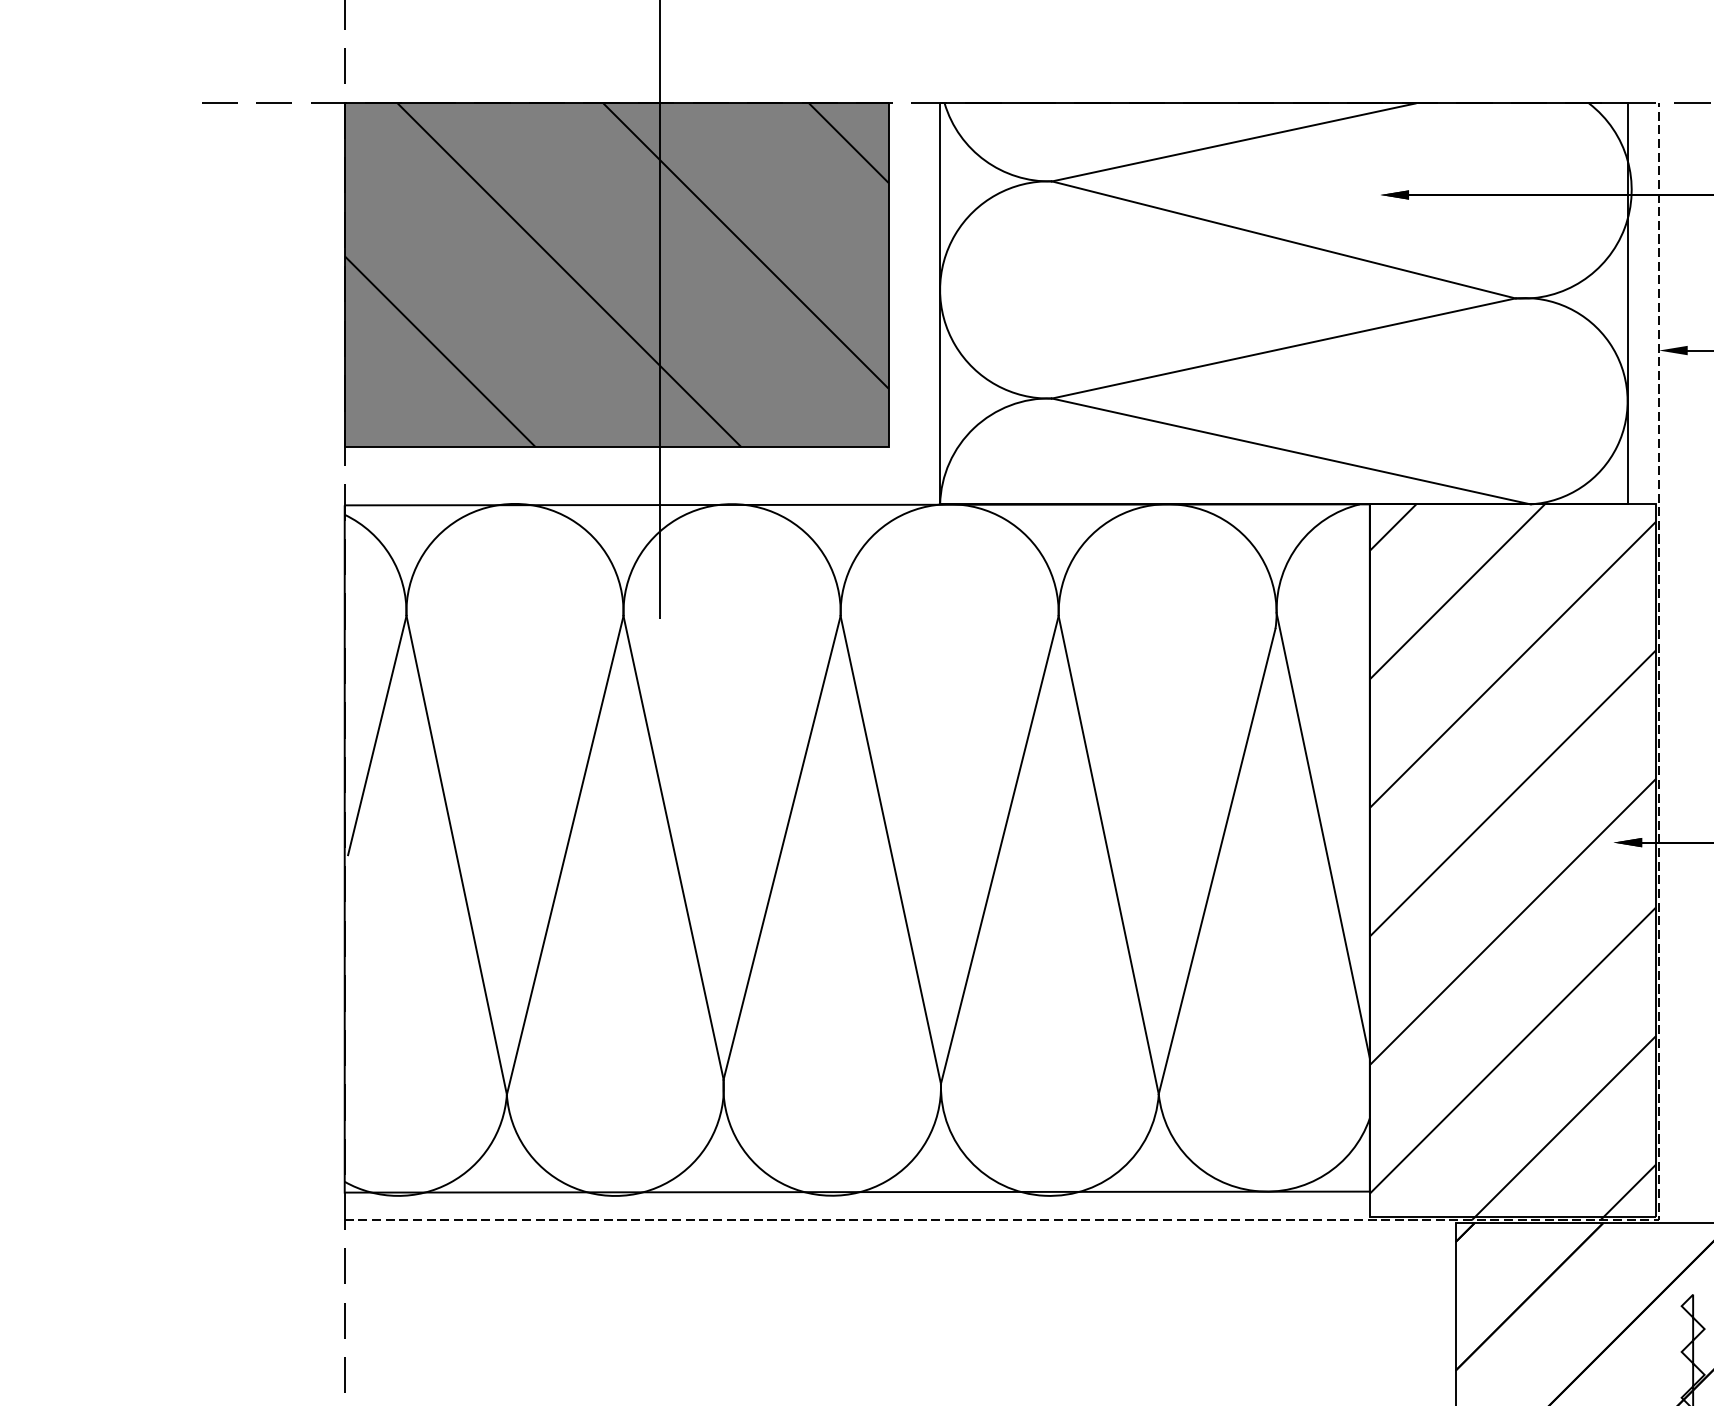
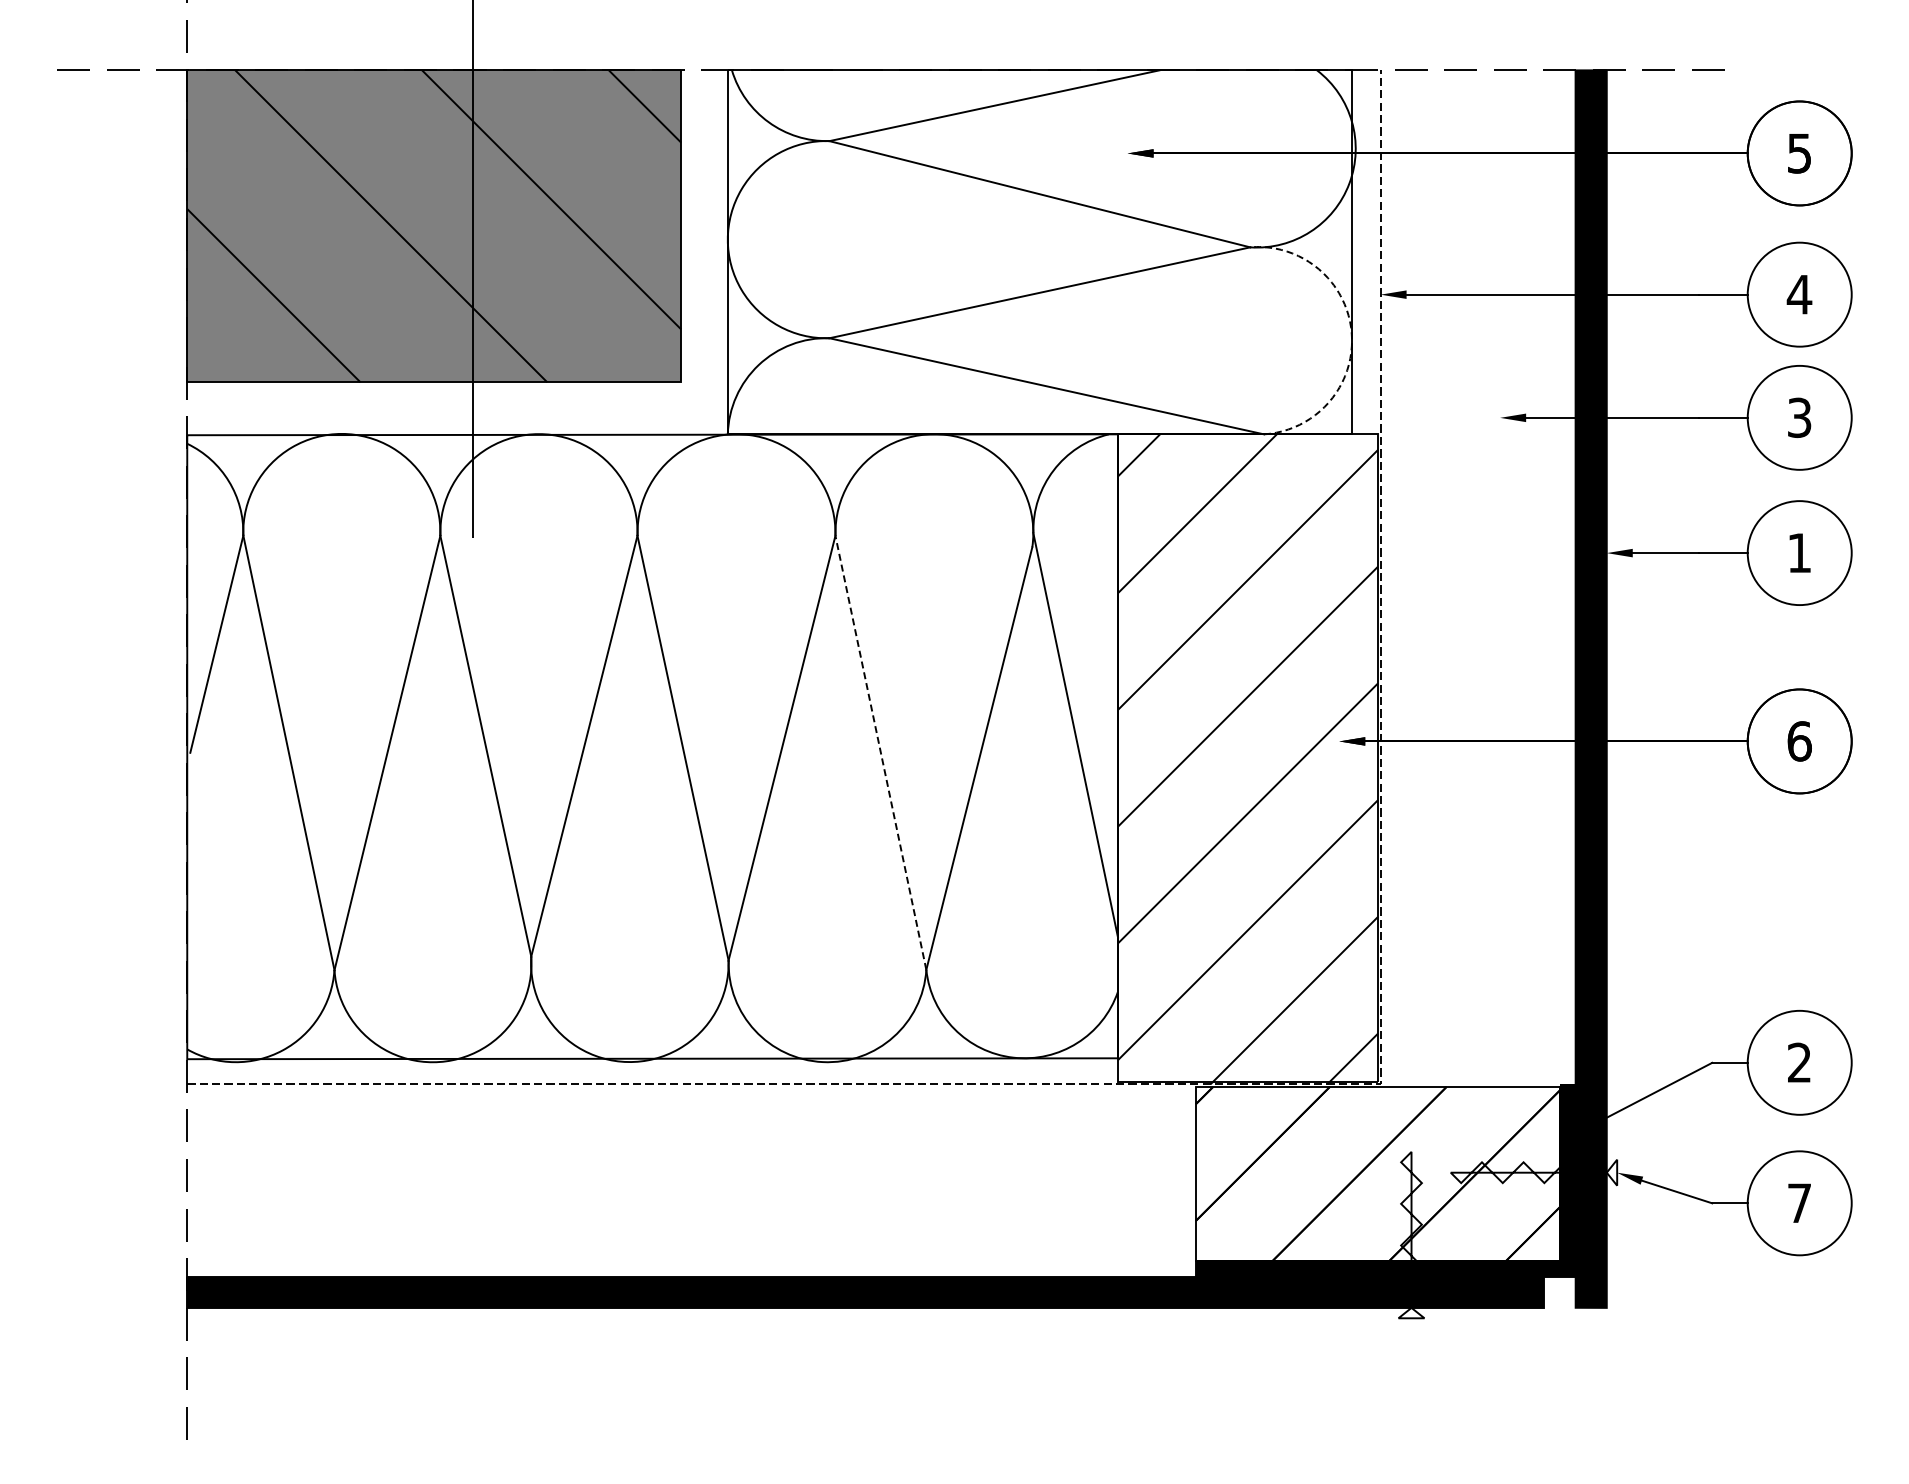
arc: (1627, 393) -> (1351, 333), solid -> dashed
line: (1108, 854) -> (880, 752), solid -> dashed

